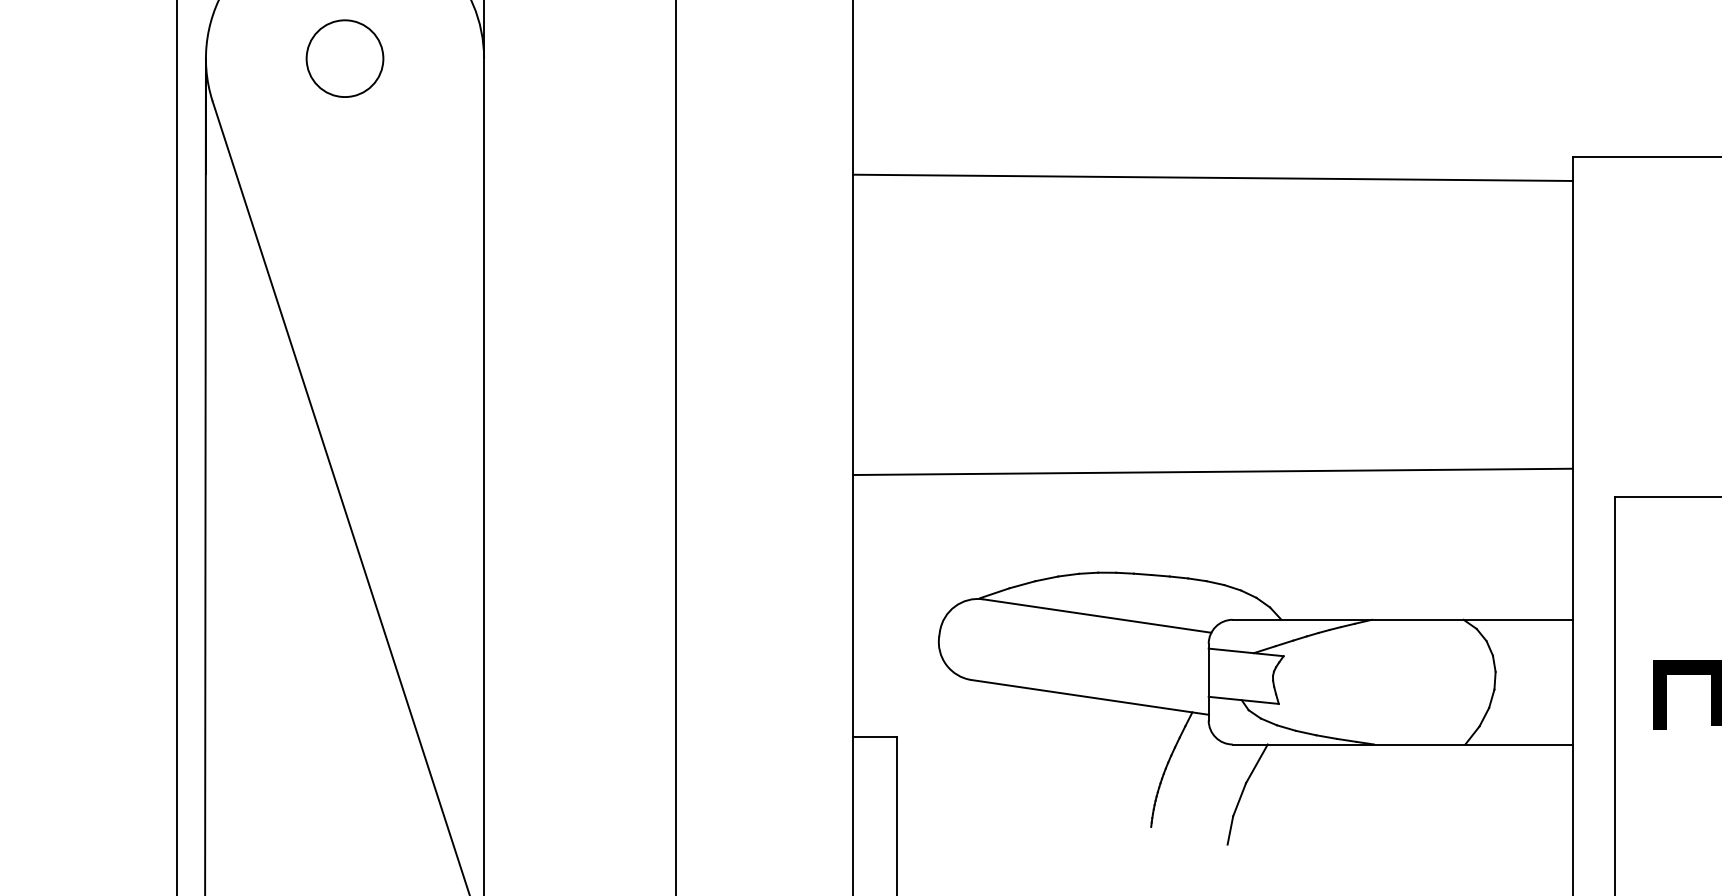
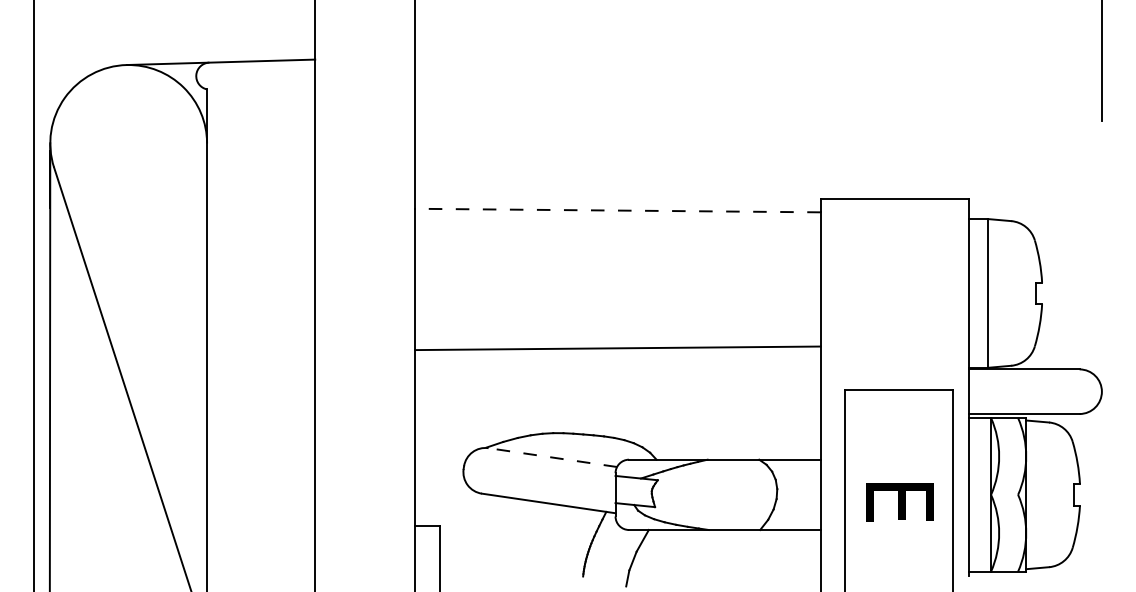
circle: (344, 57) -> (128, 142), removed
line: (1213, 177) -> (618, 210), solid -> dashed
line: (1212, 472) -> (617, 348), moved
line: (1096, 615) -> (552, 457), solid -> dashed

